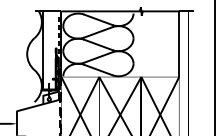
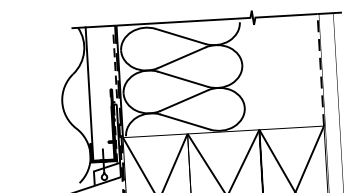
line: (179, 44) -> (321, 70), solid -> dashed

